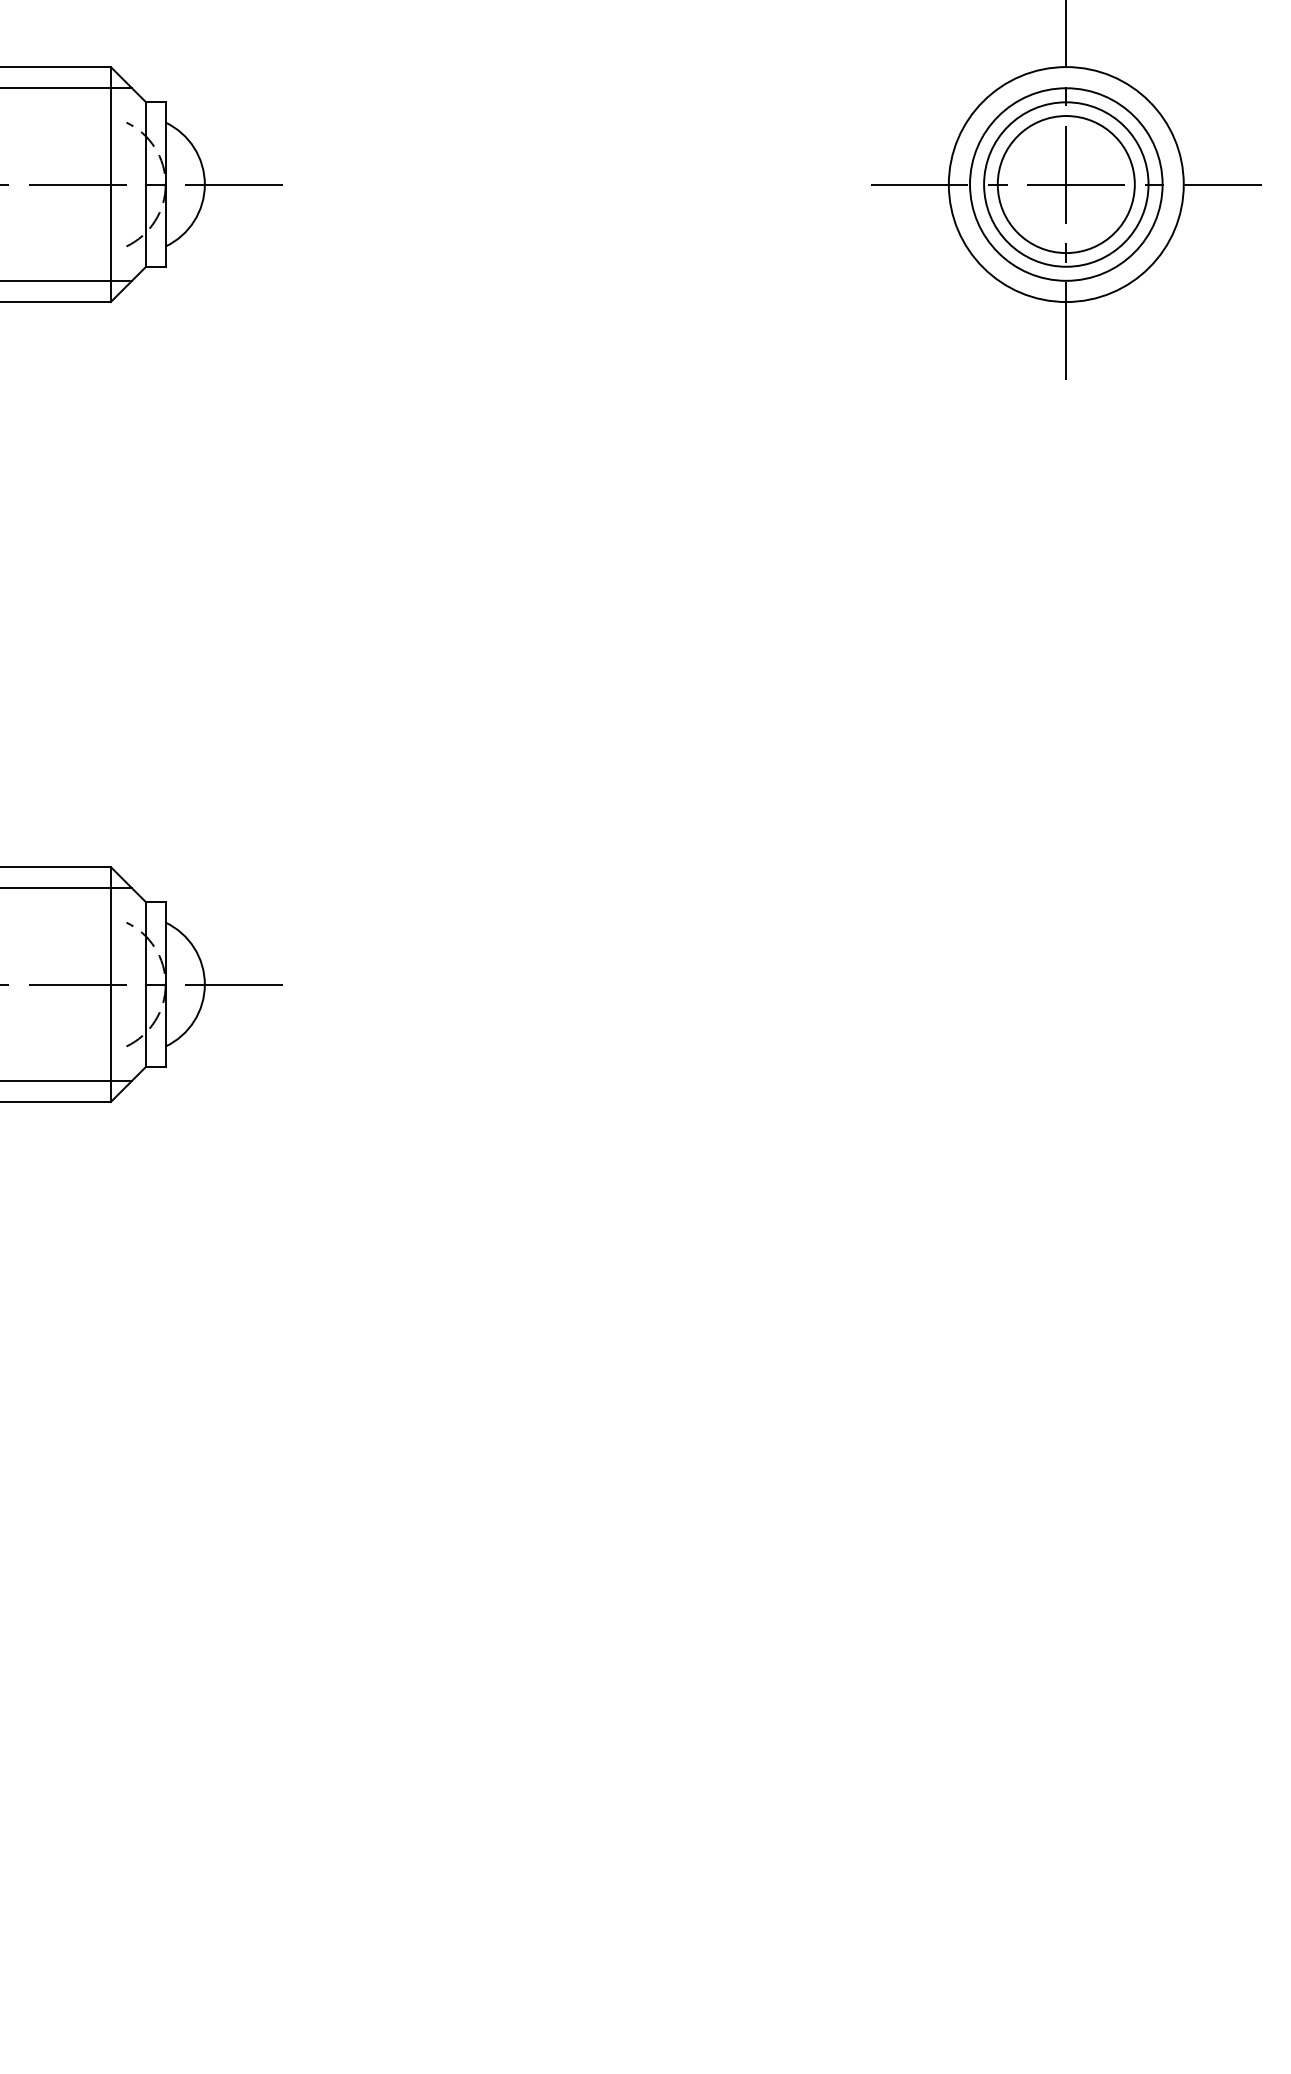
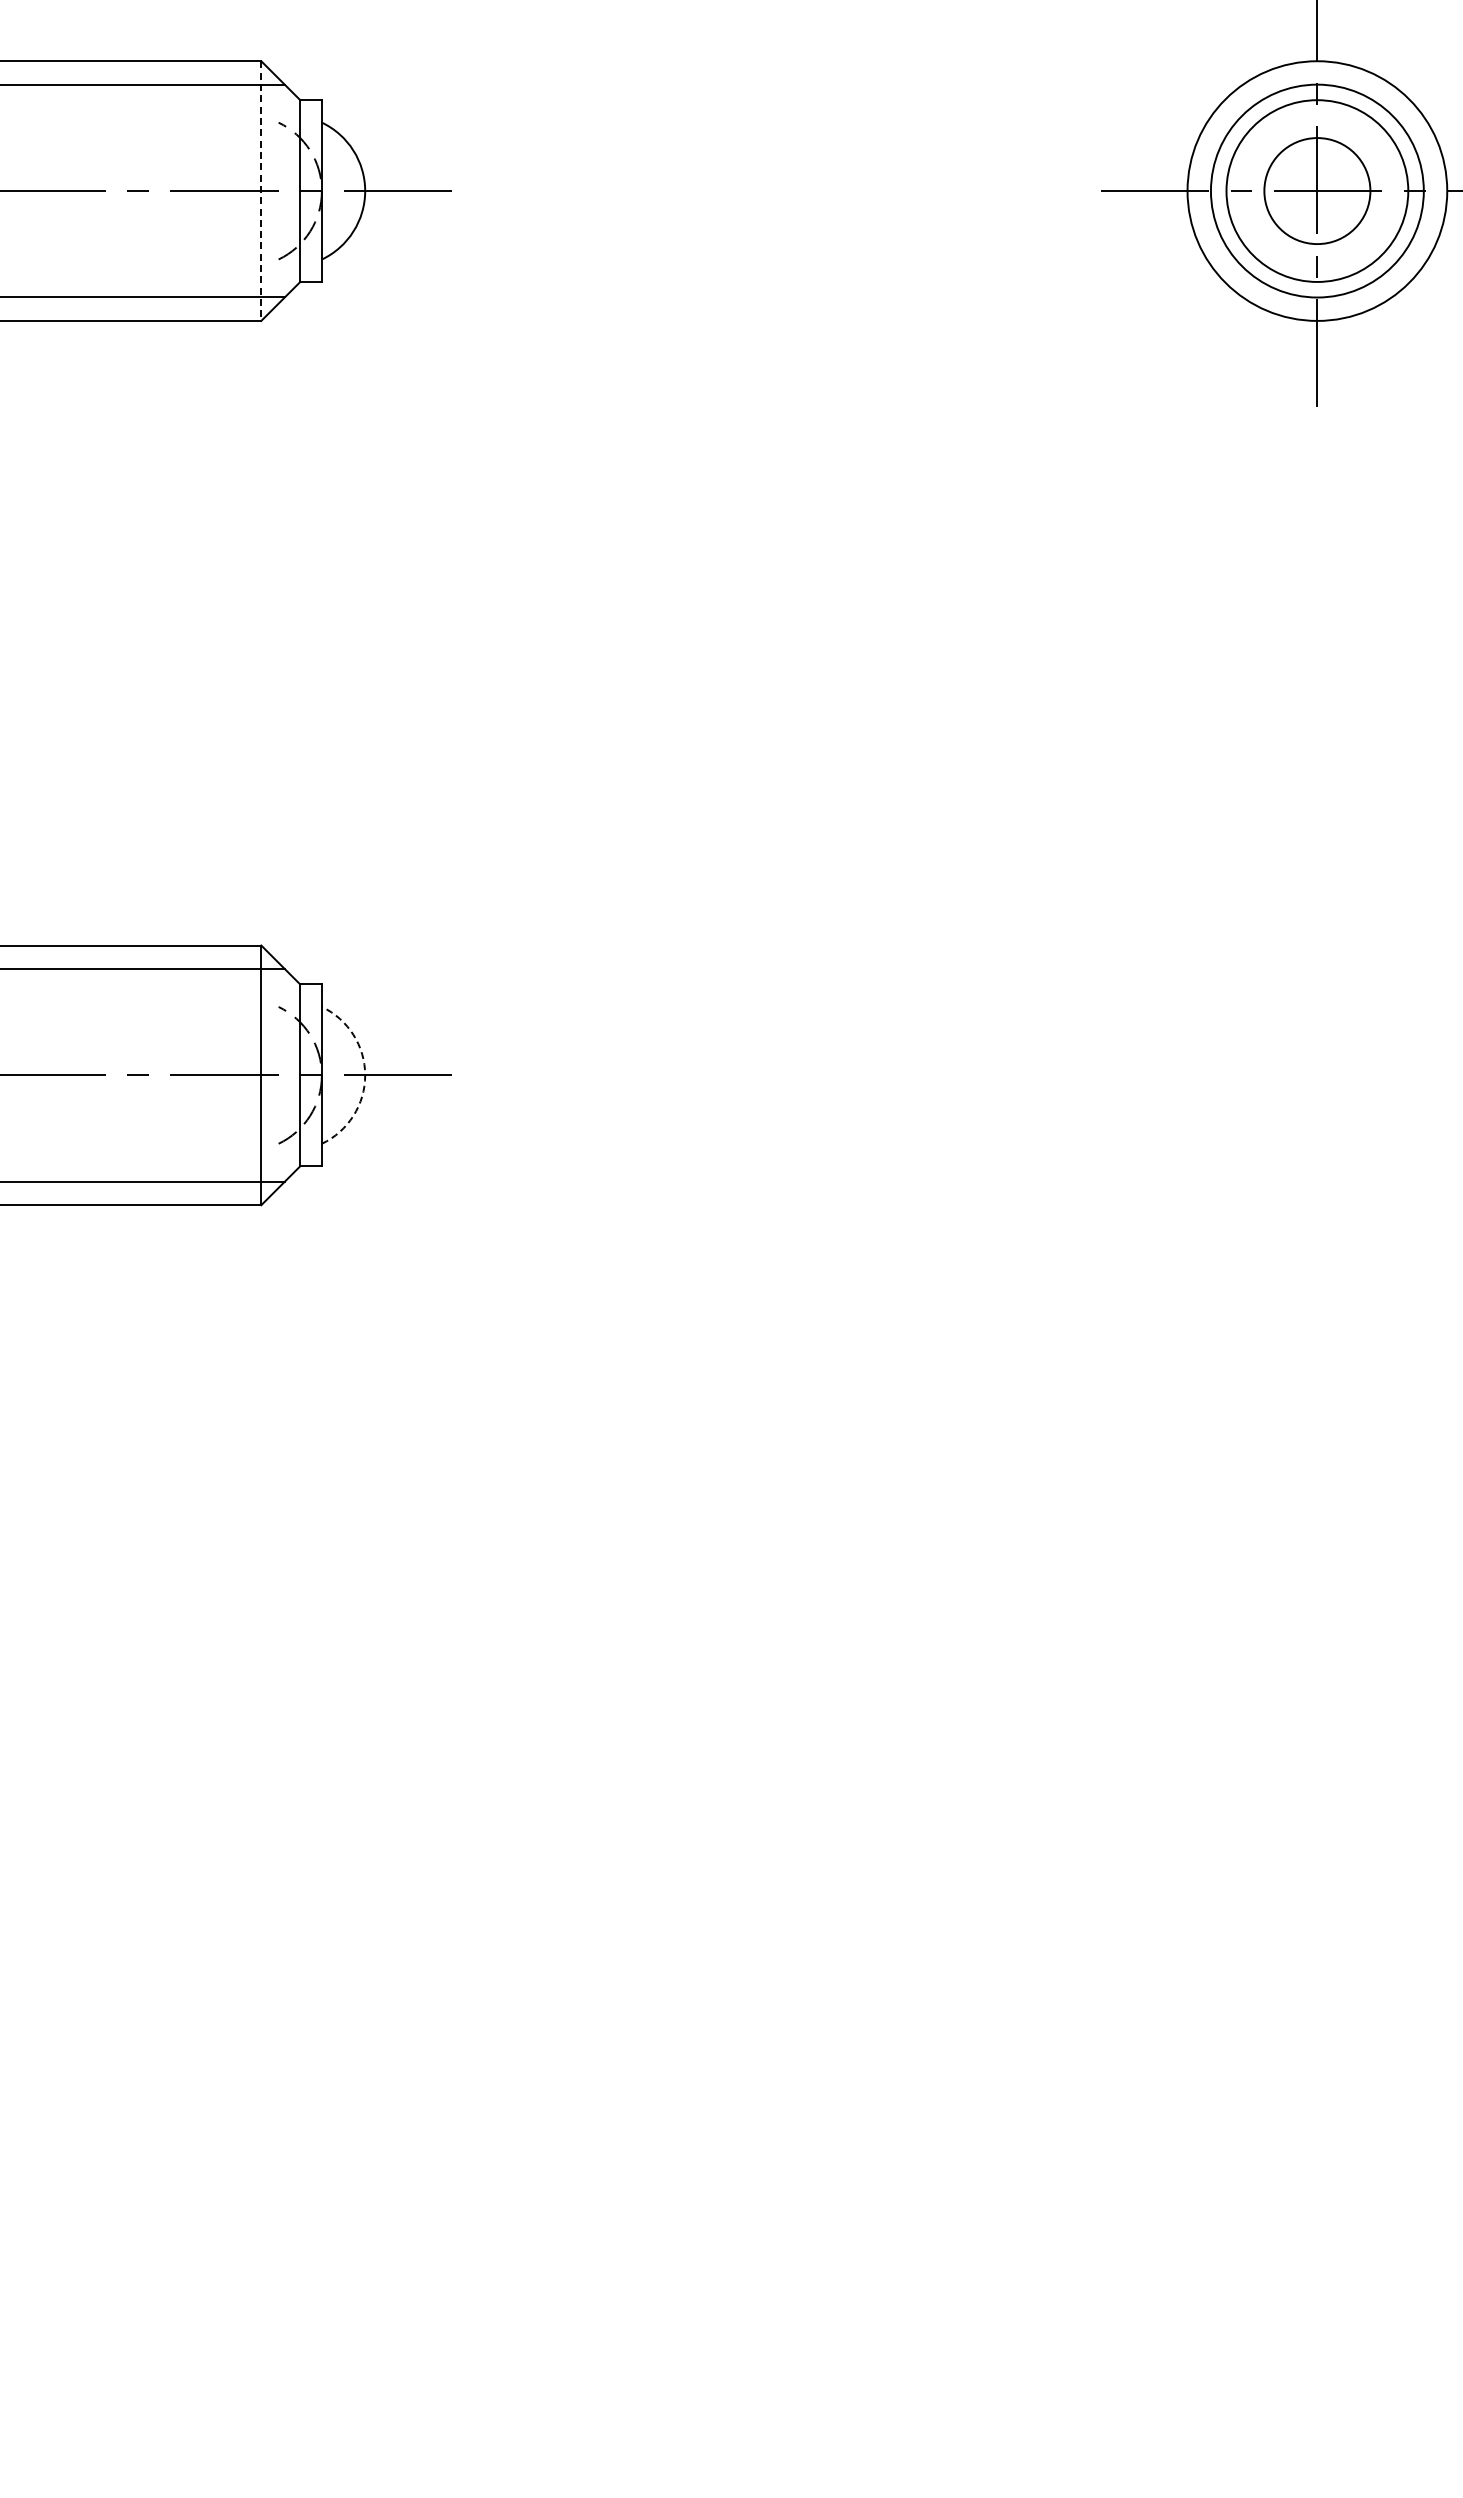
line: (111, 184) -> (261, 191), solid -> dashed
circle: (1066, 184) -> (1317, 190), size x0.7
arc: (205, 984) -> (365, 1075), solid -> dashed

